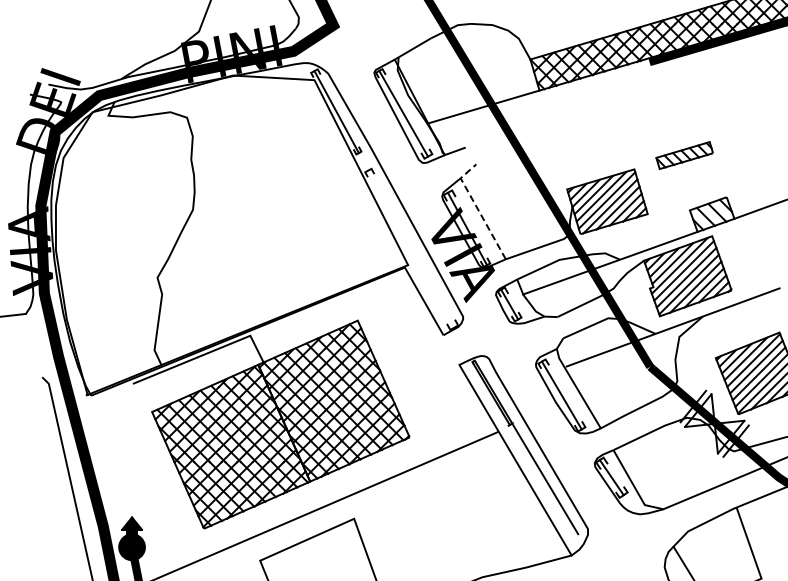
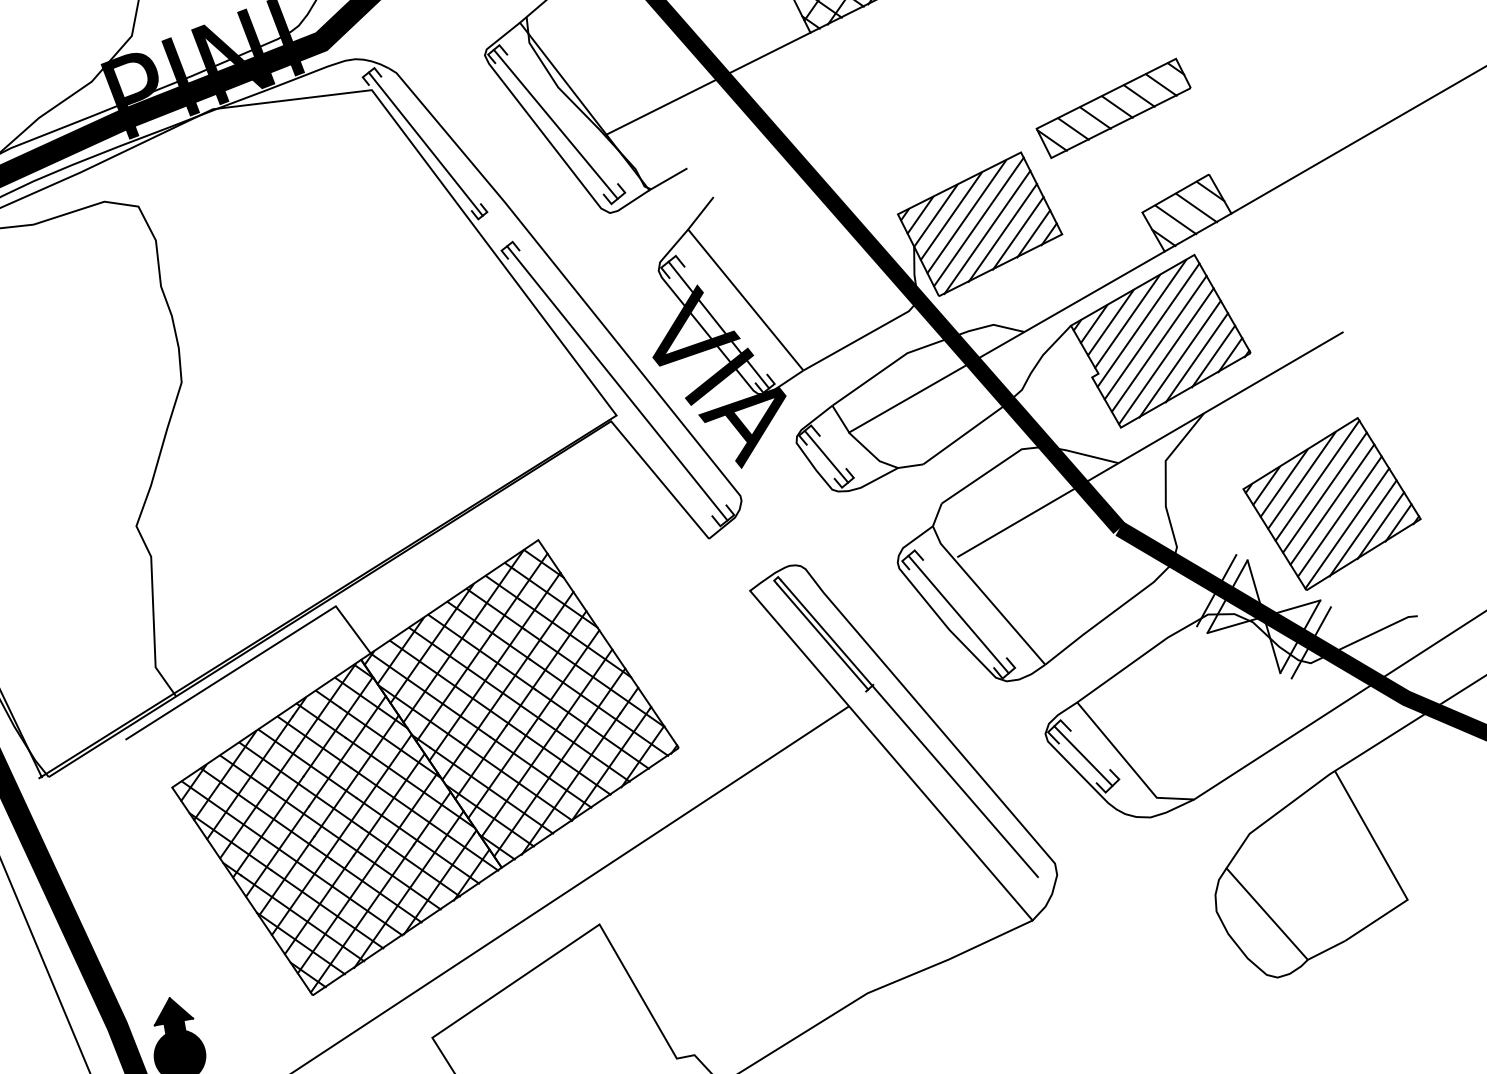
part: (684, 155) -> (1113, 108), size x1.43
line: (477, 208) -> (731, 282), dashed -> solid
line: (411, 248) -> (617, 382), added

